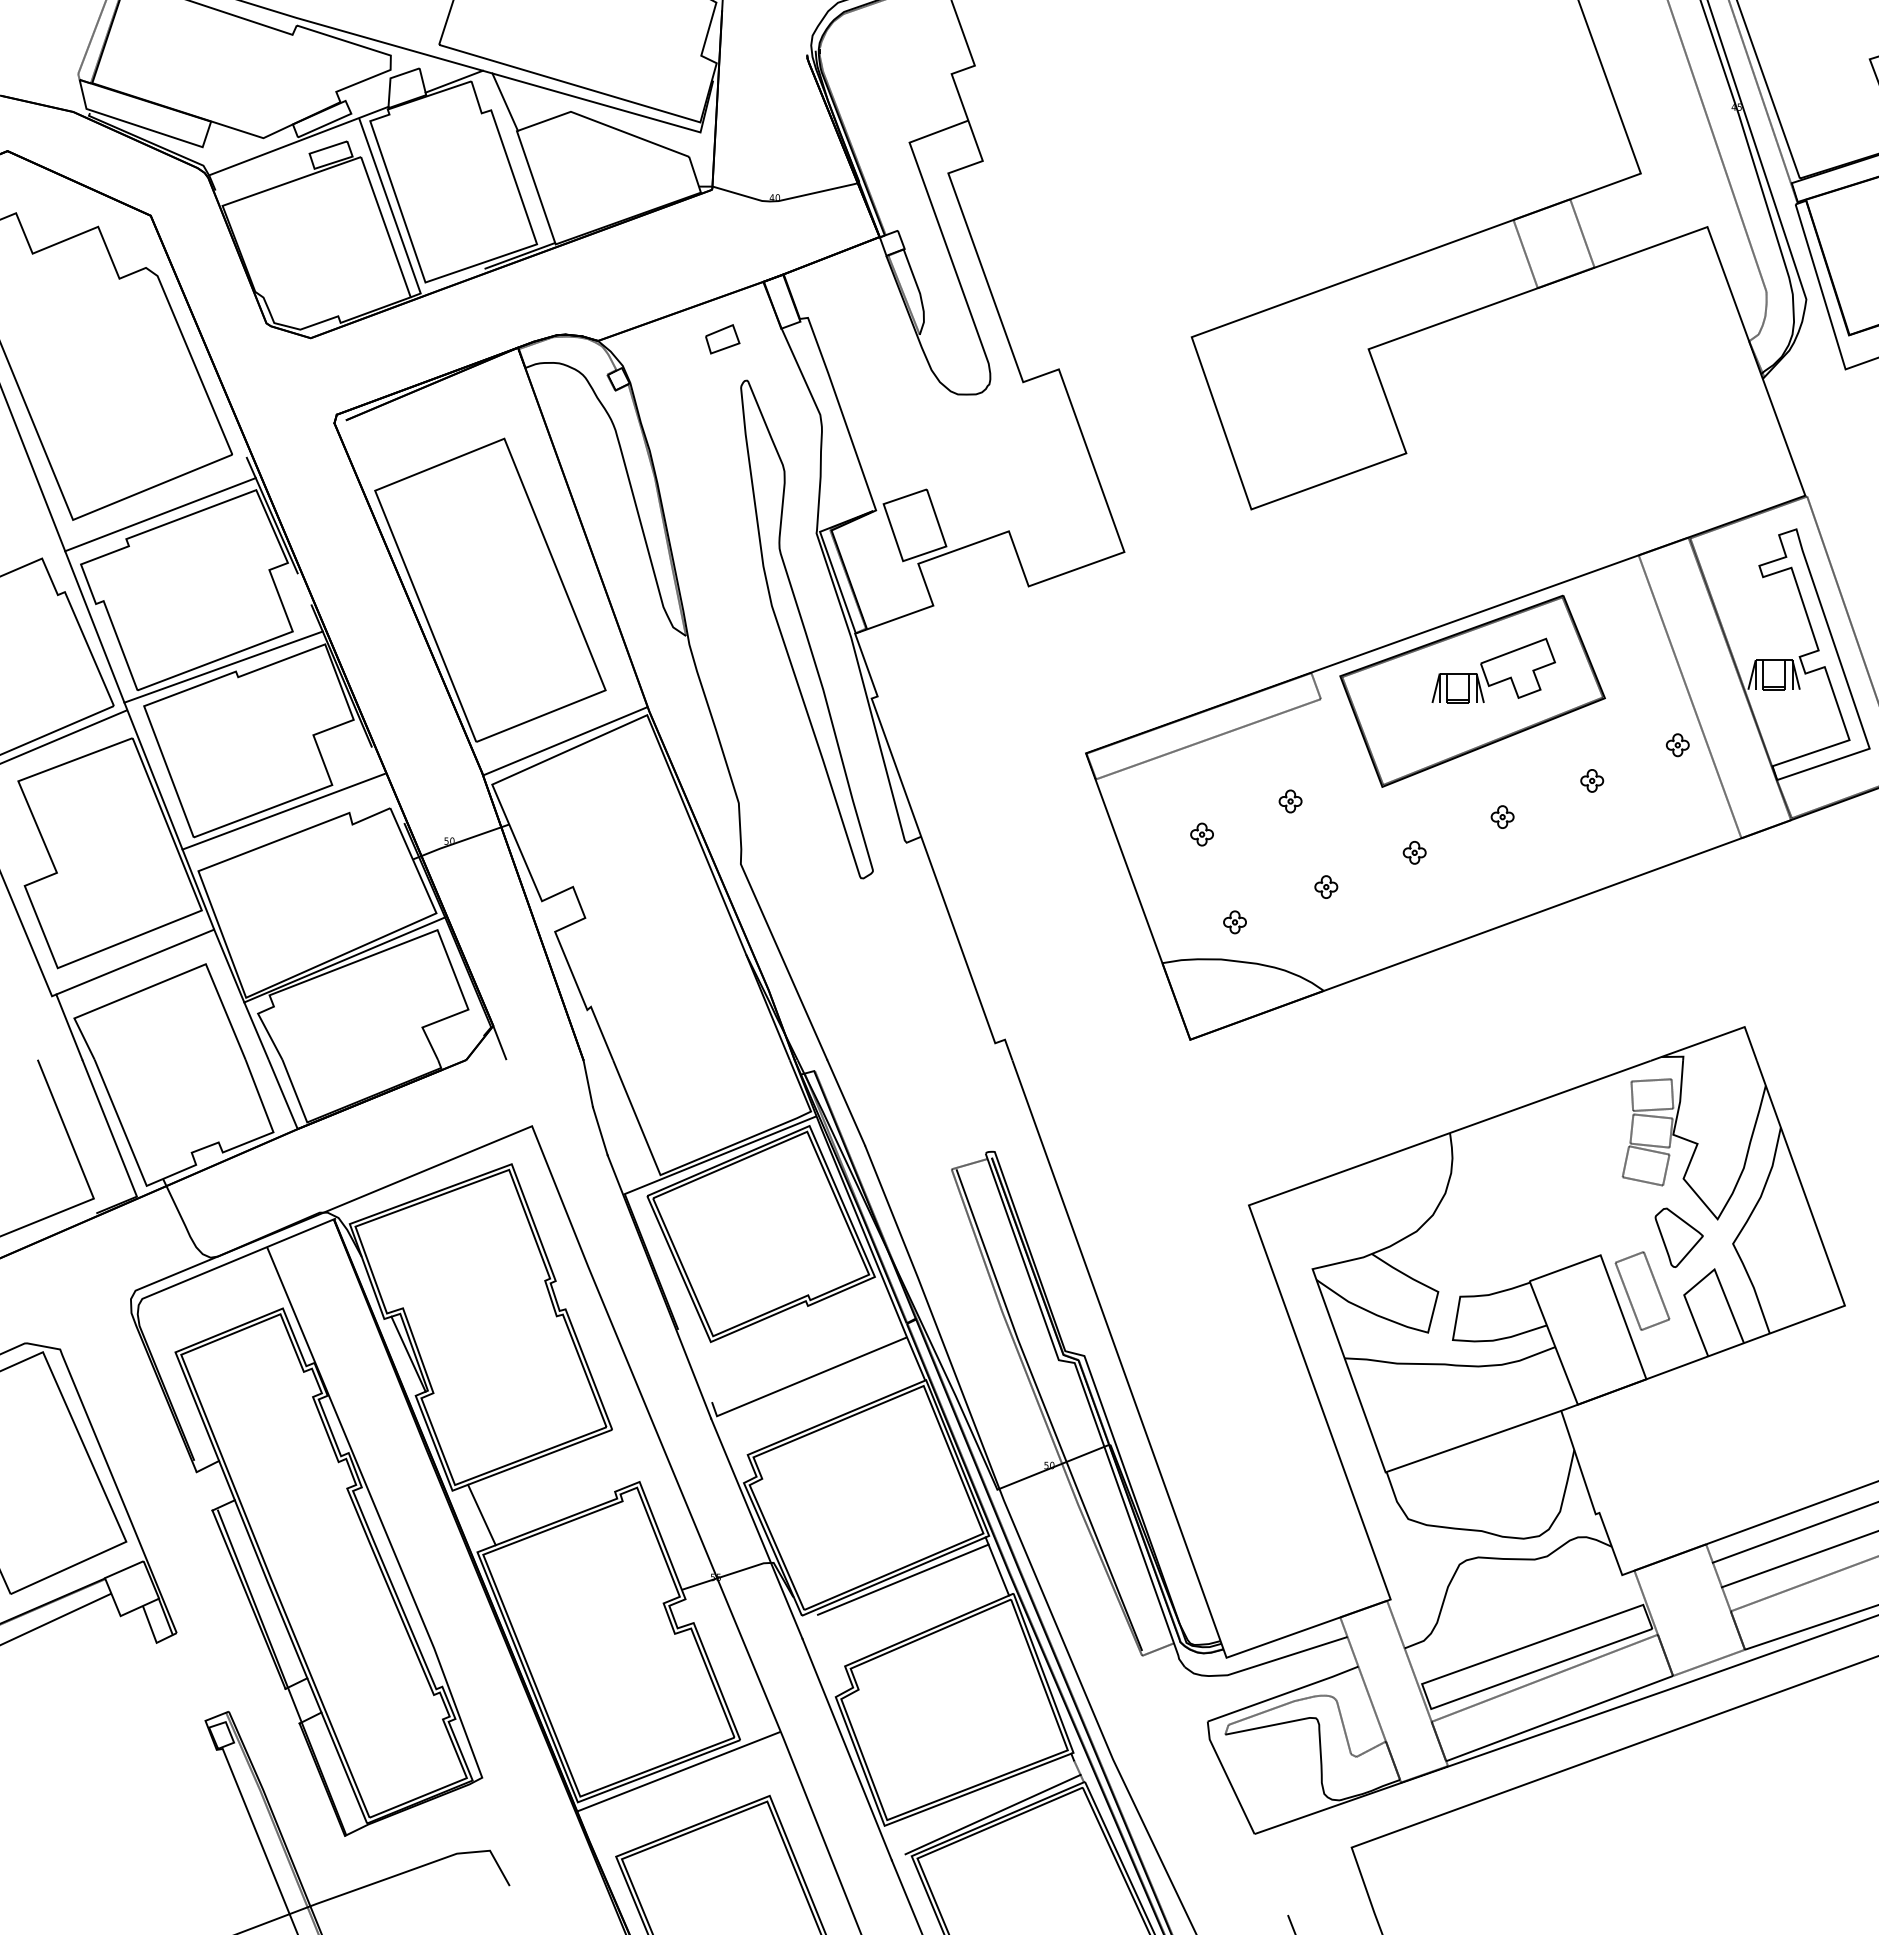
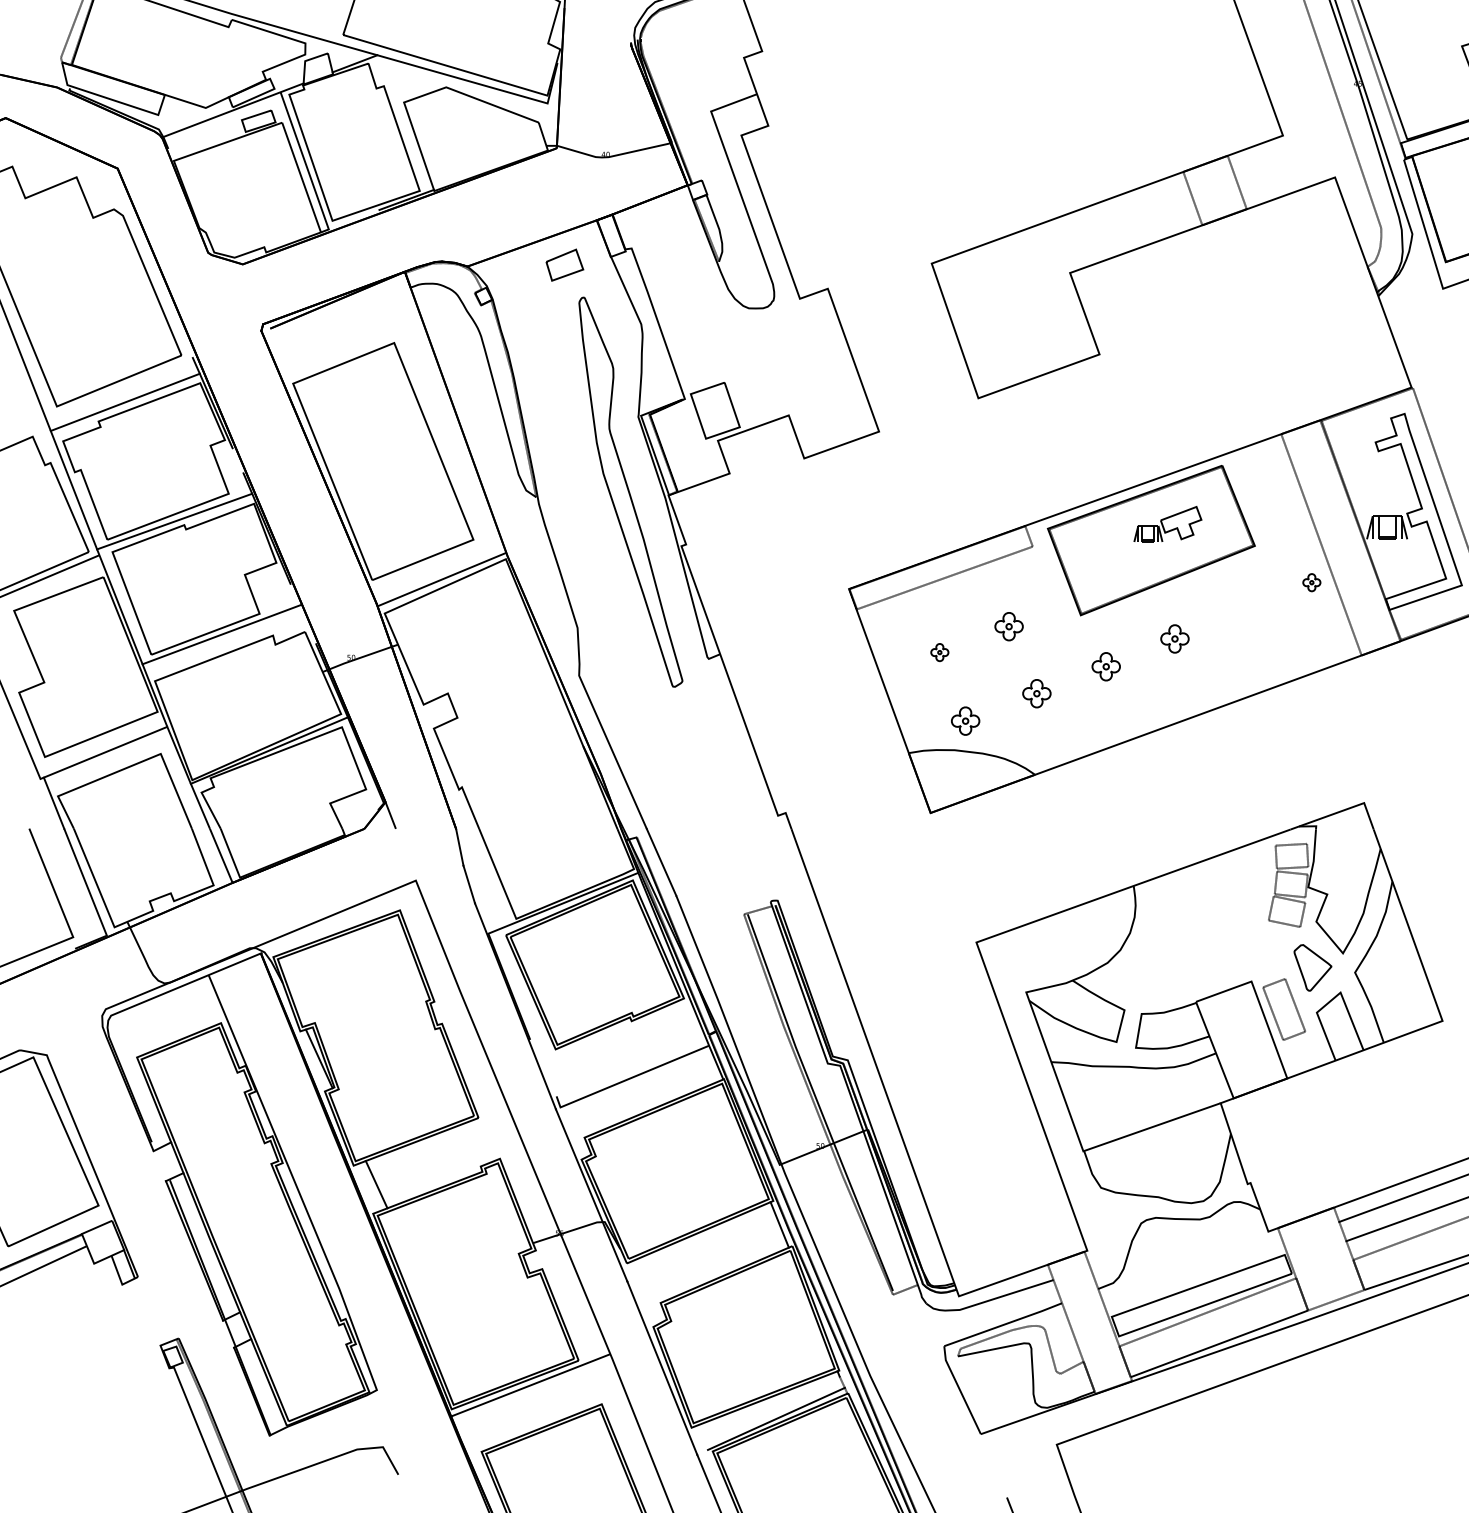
line: (504, 101) -> (394, 79), removed
part: (722, 339) -> (564, 265), size x1.4
part: (1493, 670) -> (1167, 524), size x0.7
part: (1592, 780) -> (1245, 610), removed
part: (1290, 801) -> (1008, 626), size x1.6
part: (1502, 816) -> (1174, 638), size x1.6
part: (1414, 852) -> (1105, 666), size x1.6
part: (1326, 886) -> (1037, 693), size x1.6
part: (1234, 922) -> (965, 721), size x1.6
line: (903, 1579) -> (706, 1235), removed

